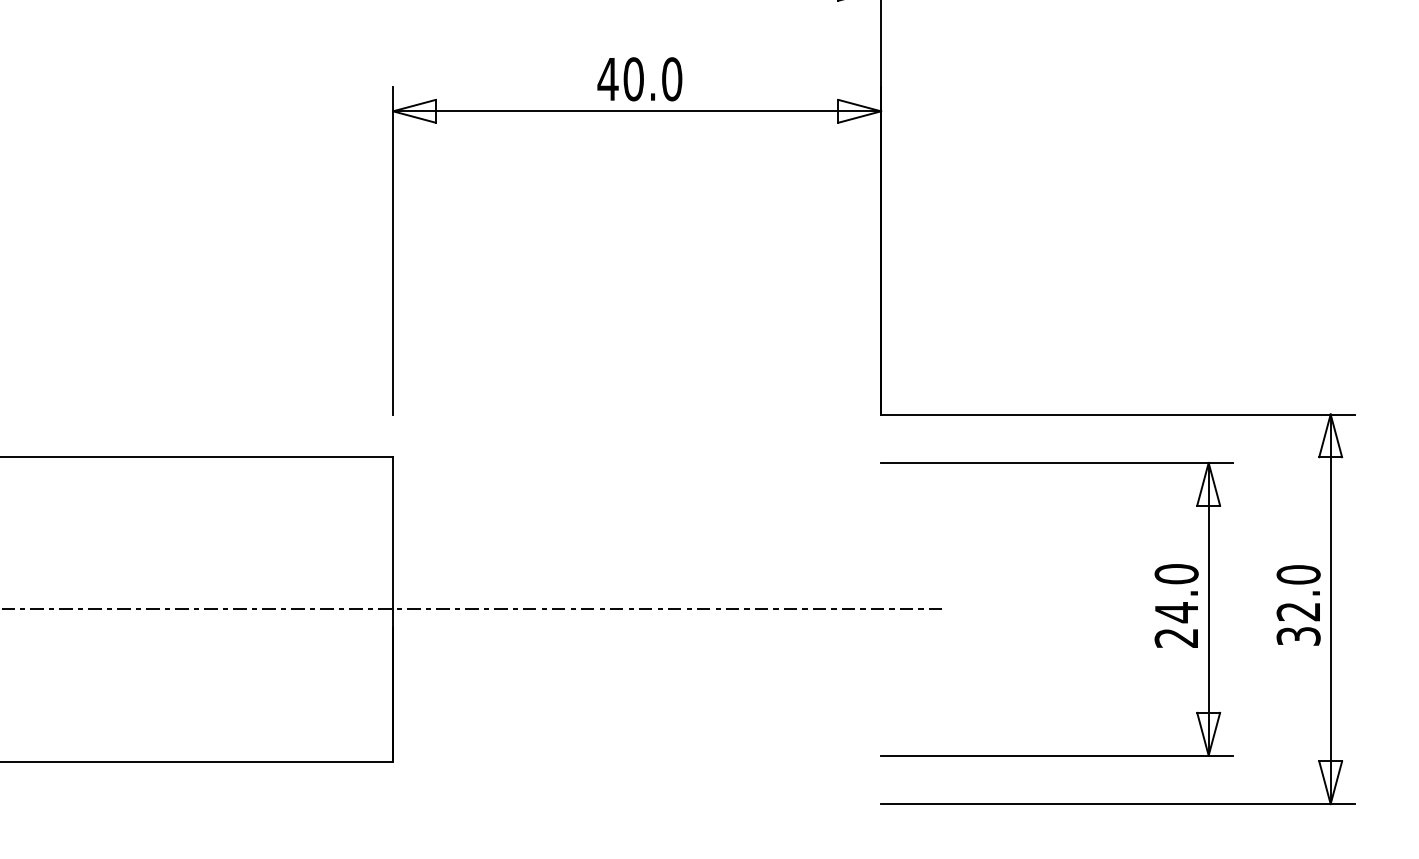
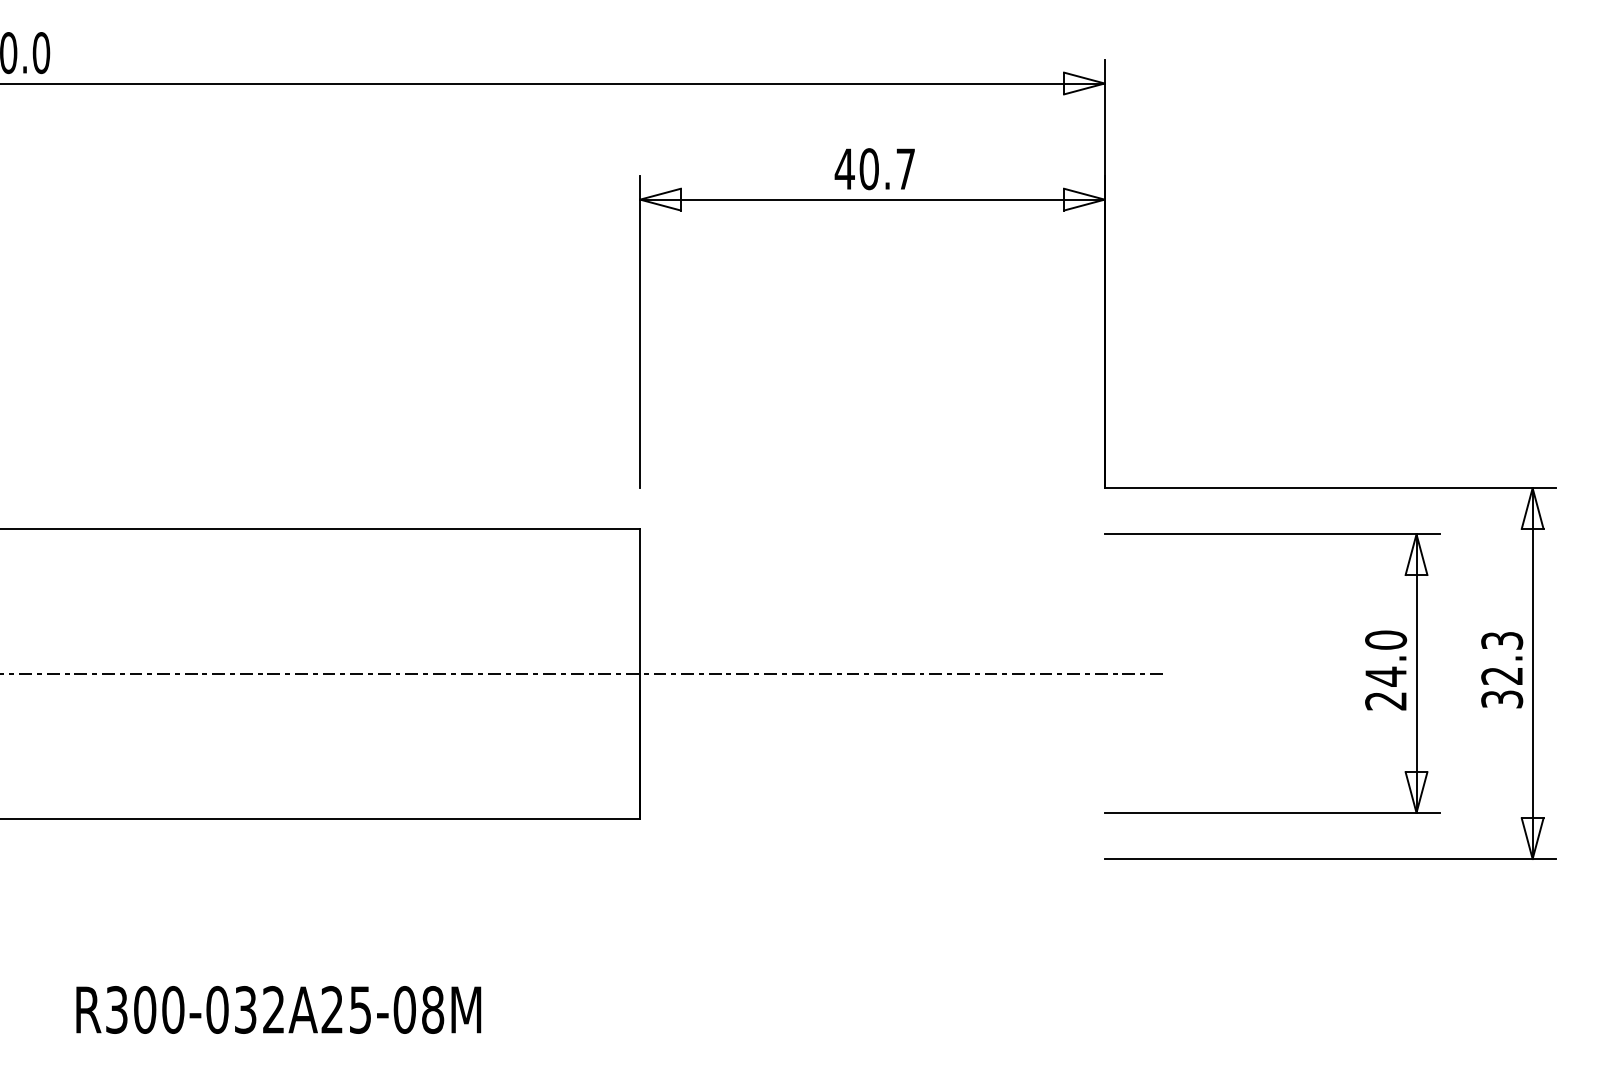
text: (671, 79) -> (905, 169), 40.0 -> 40.7
text: (1299, 574) -> (1502, 640), 32.0 -> 32.3

